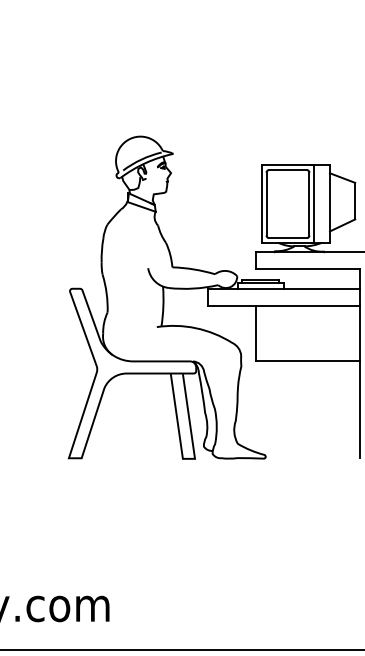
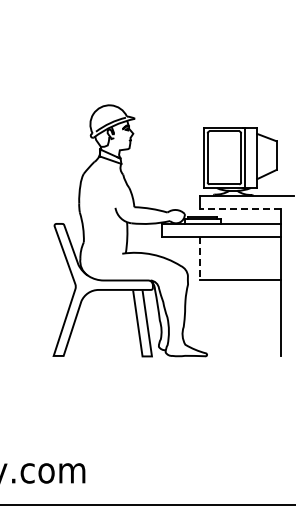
line: (308, 269) -> (240, 208), solid -> dashed
line: (256, 333) -> (199, 258), solid -> dashed

